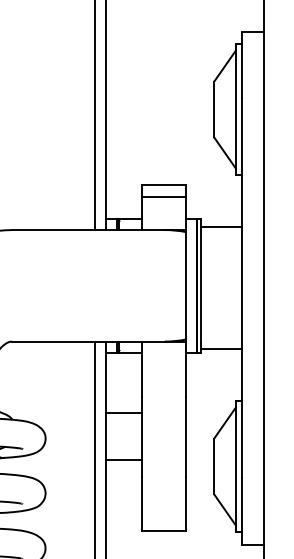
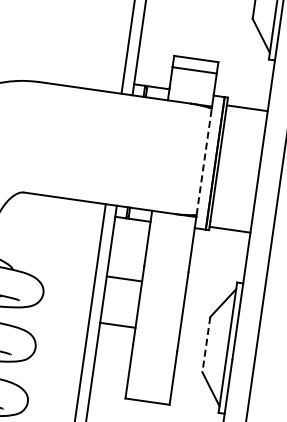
line: (186, 285) -> (204, 161), solid -> dashed
line: (214, 466) -> (206, 344), solid -> dashed

